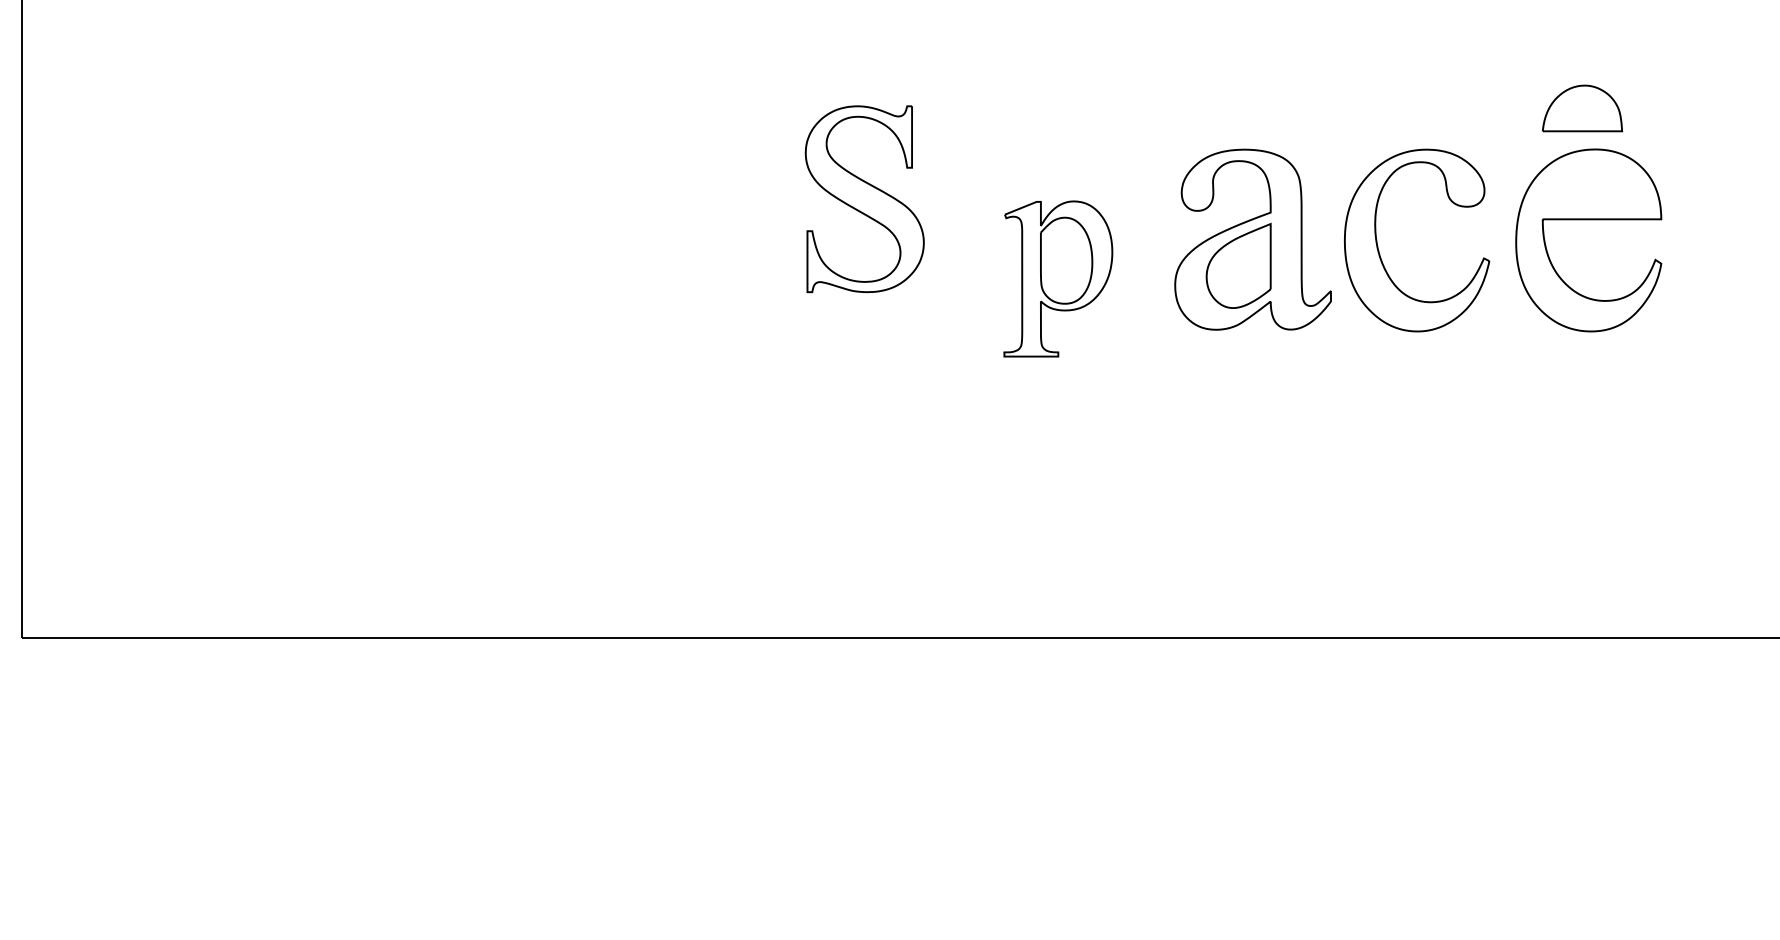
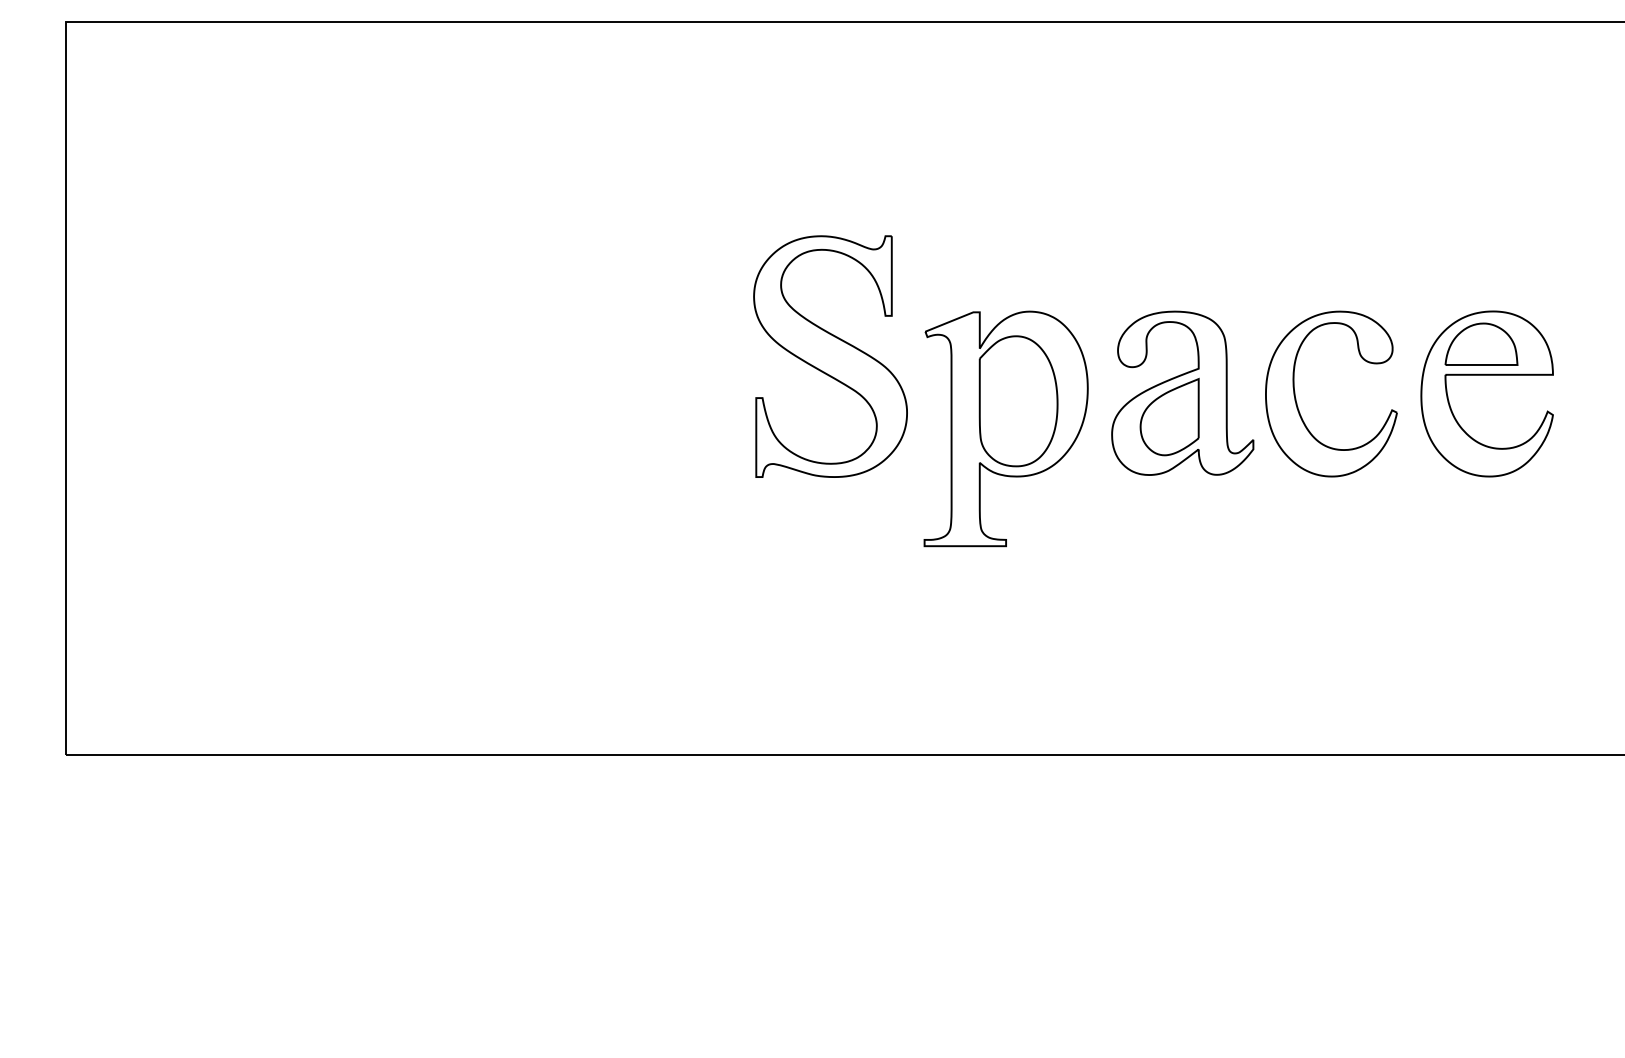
part: (1582, 107) -> (1481, 343), moved
part: (864, 199) -> (830, 356), size x1.43
part: (1057, 278) -> (1005, 428), size x1.67

